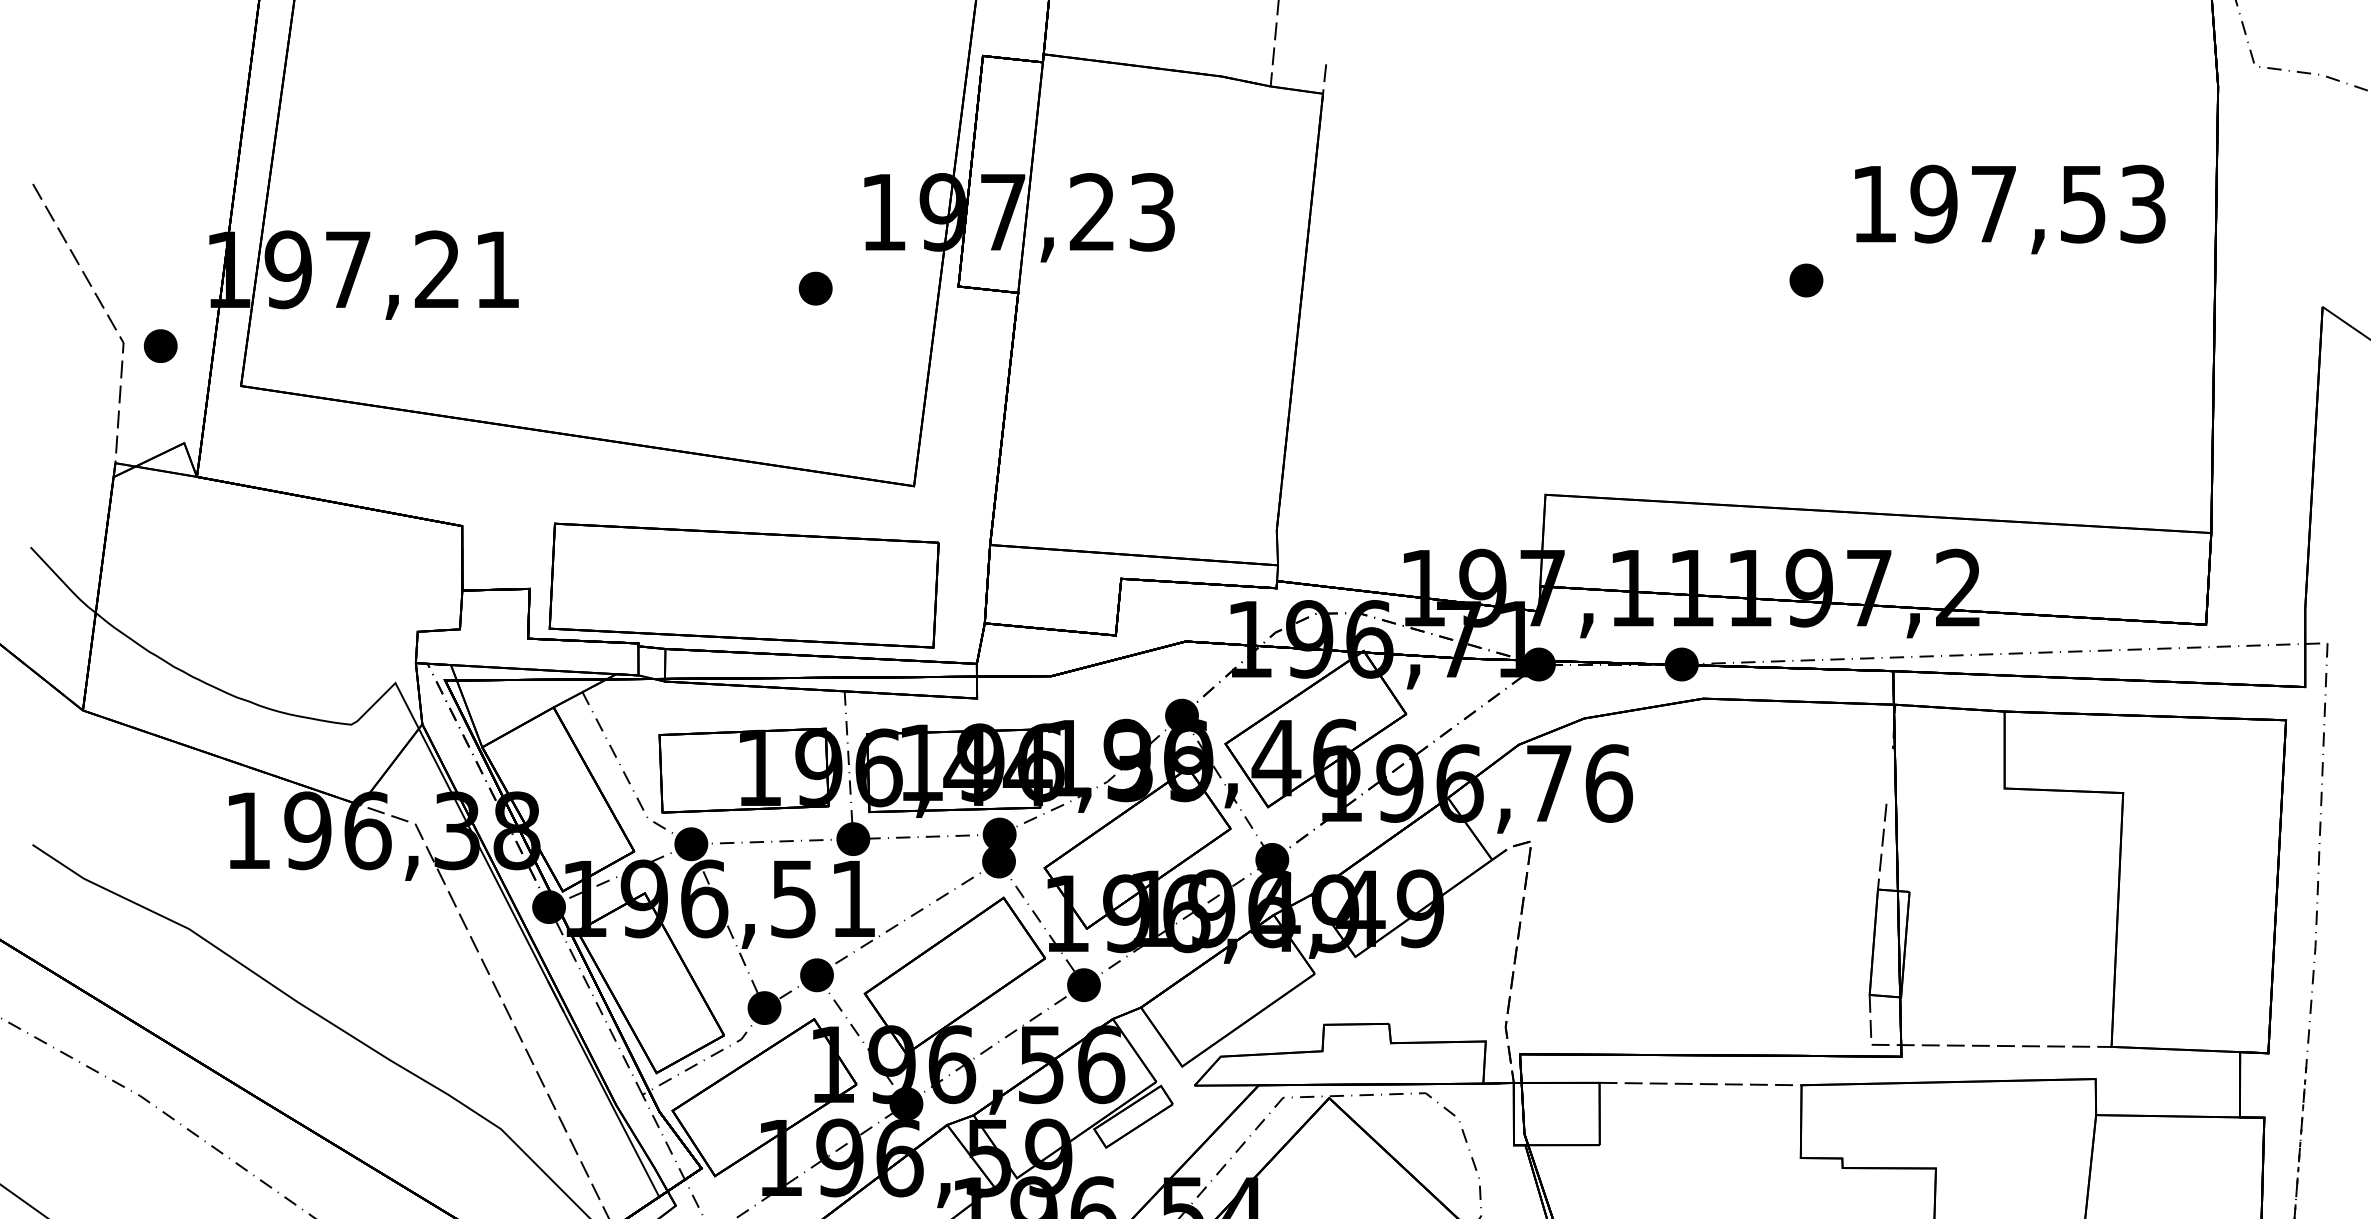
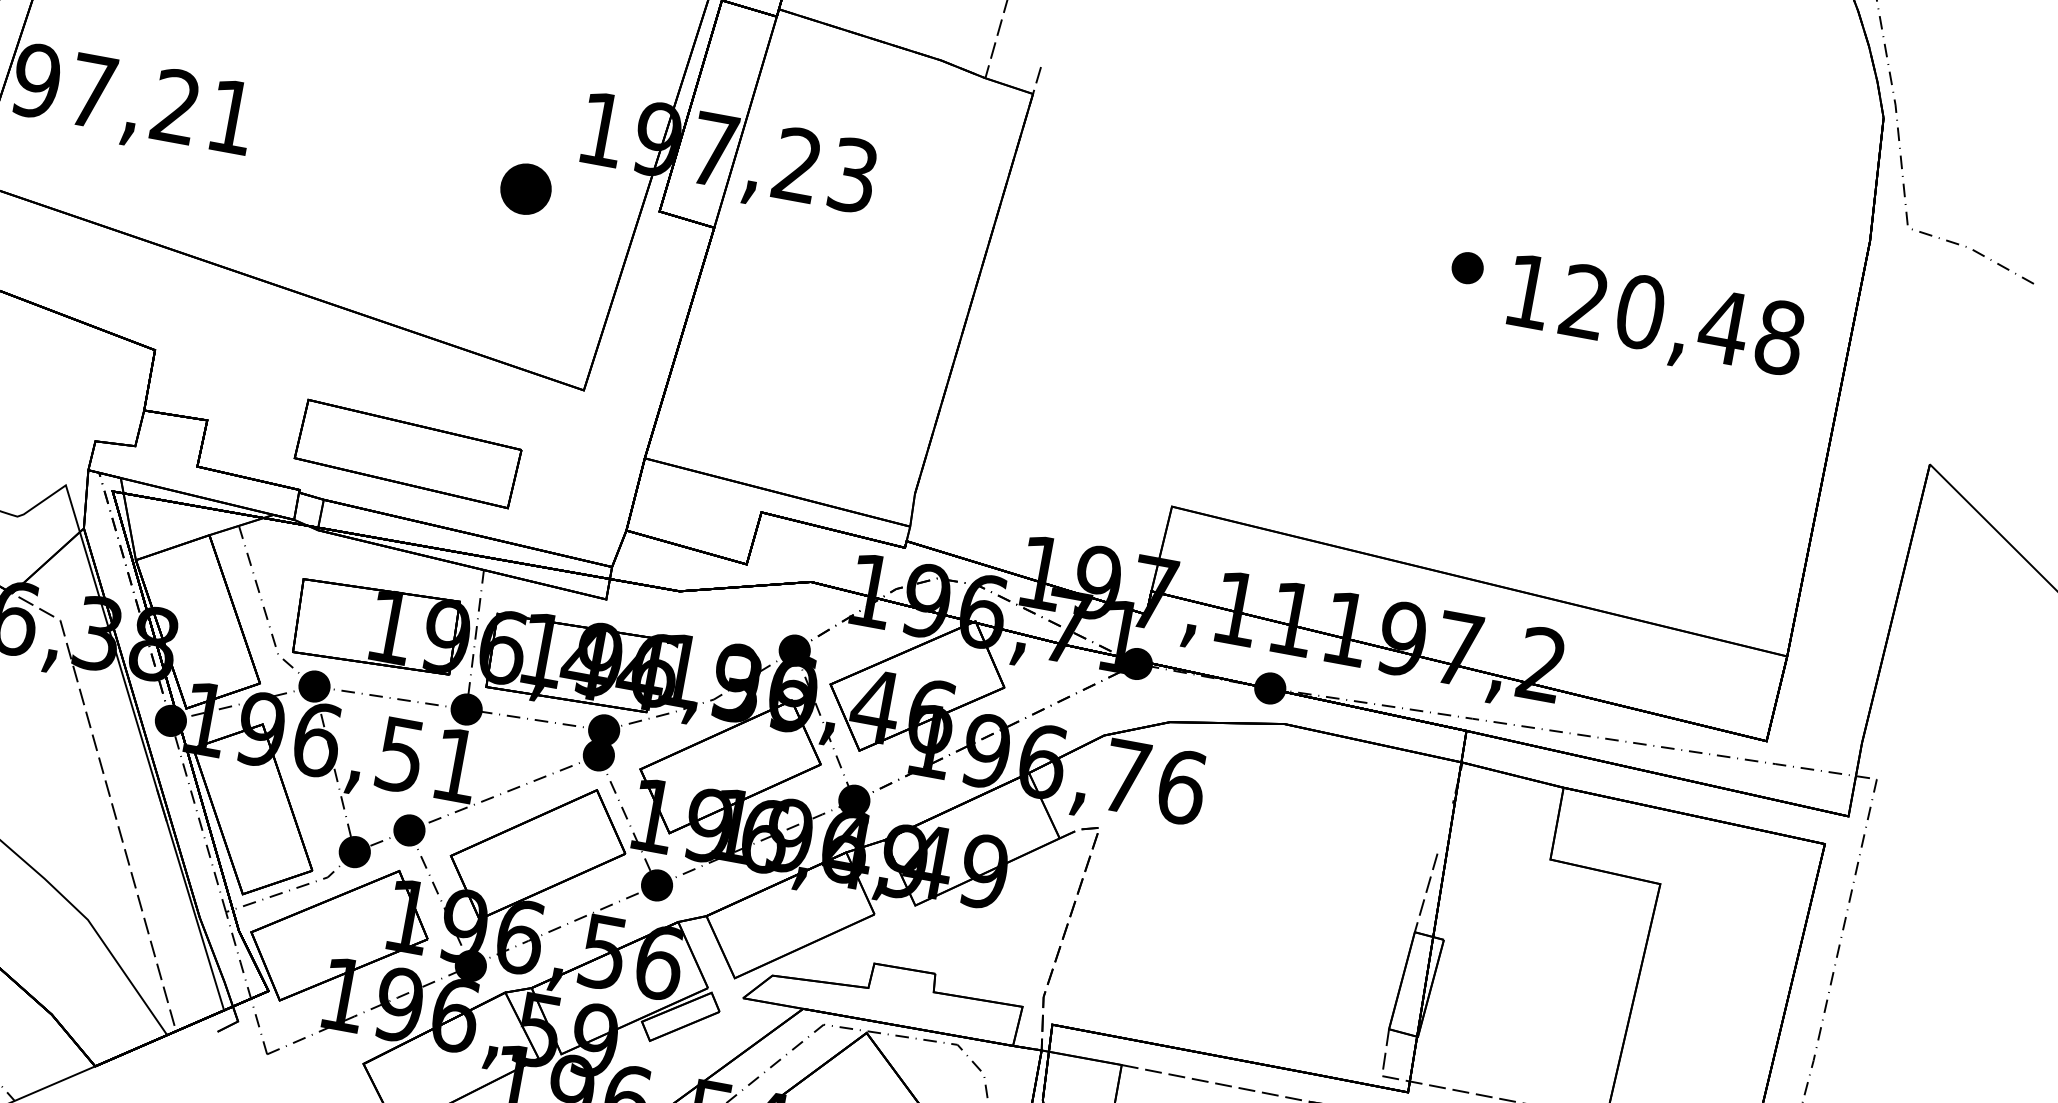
text: (2038, 203) -> (1682, 319), 197,53 -> 120,48
part: (1806, 280) -> (1467, 268), moved
part: (815, 288) -> (525, 188), size x1.6
part: (743, 585) -> (407, 453), size x0.6

